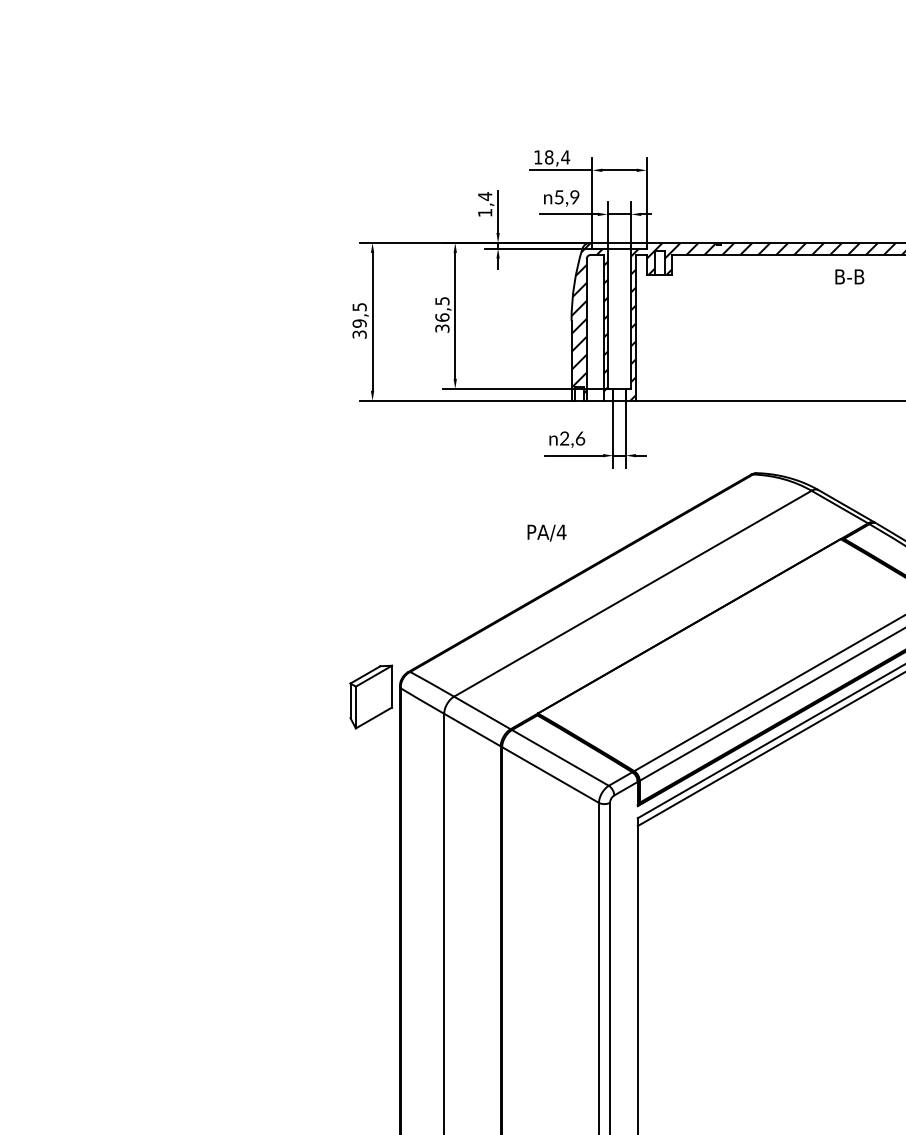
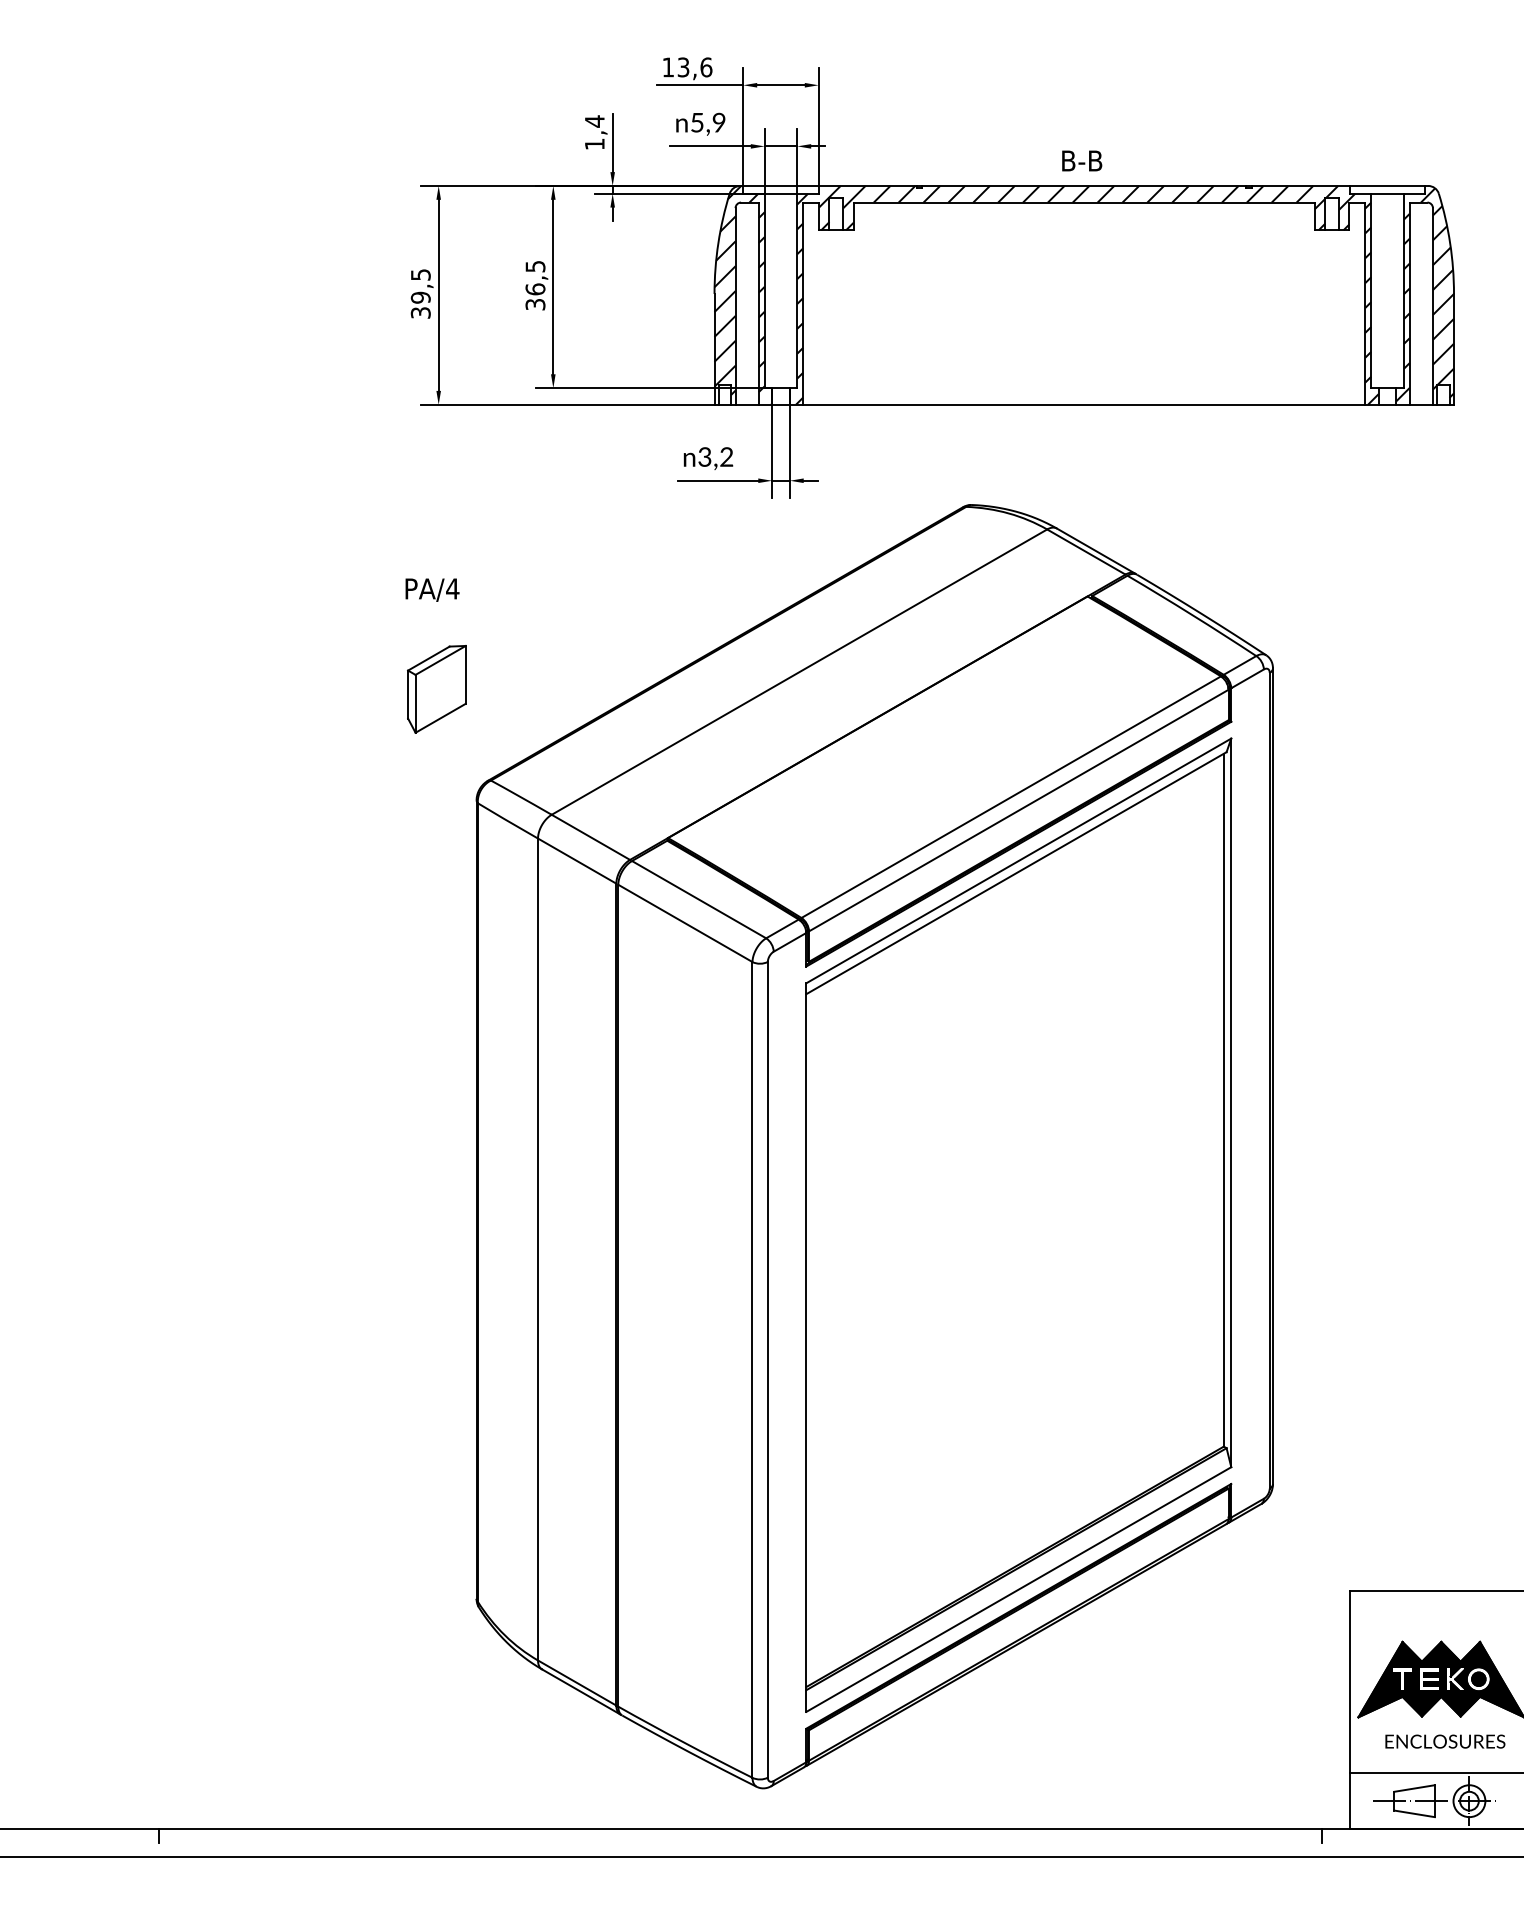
text: (557, 157) -> (694, 67), 18,4 -> 13,6
text: (850, 276) -> (1082, 160), moved
text: (572, 438) -> (715, 456), 2,6 -> 3,2
text: (547, 532) -> (432, 589), moved
part: (370, 697) -> (436, 689), moved

